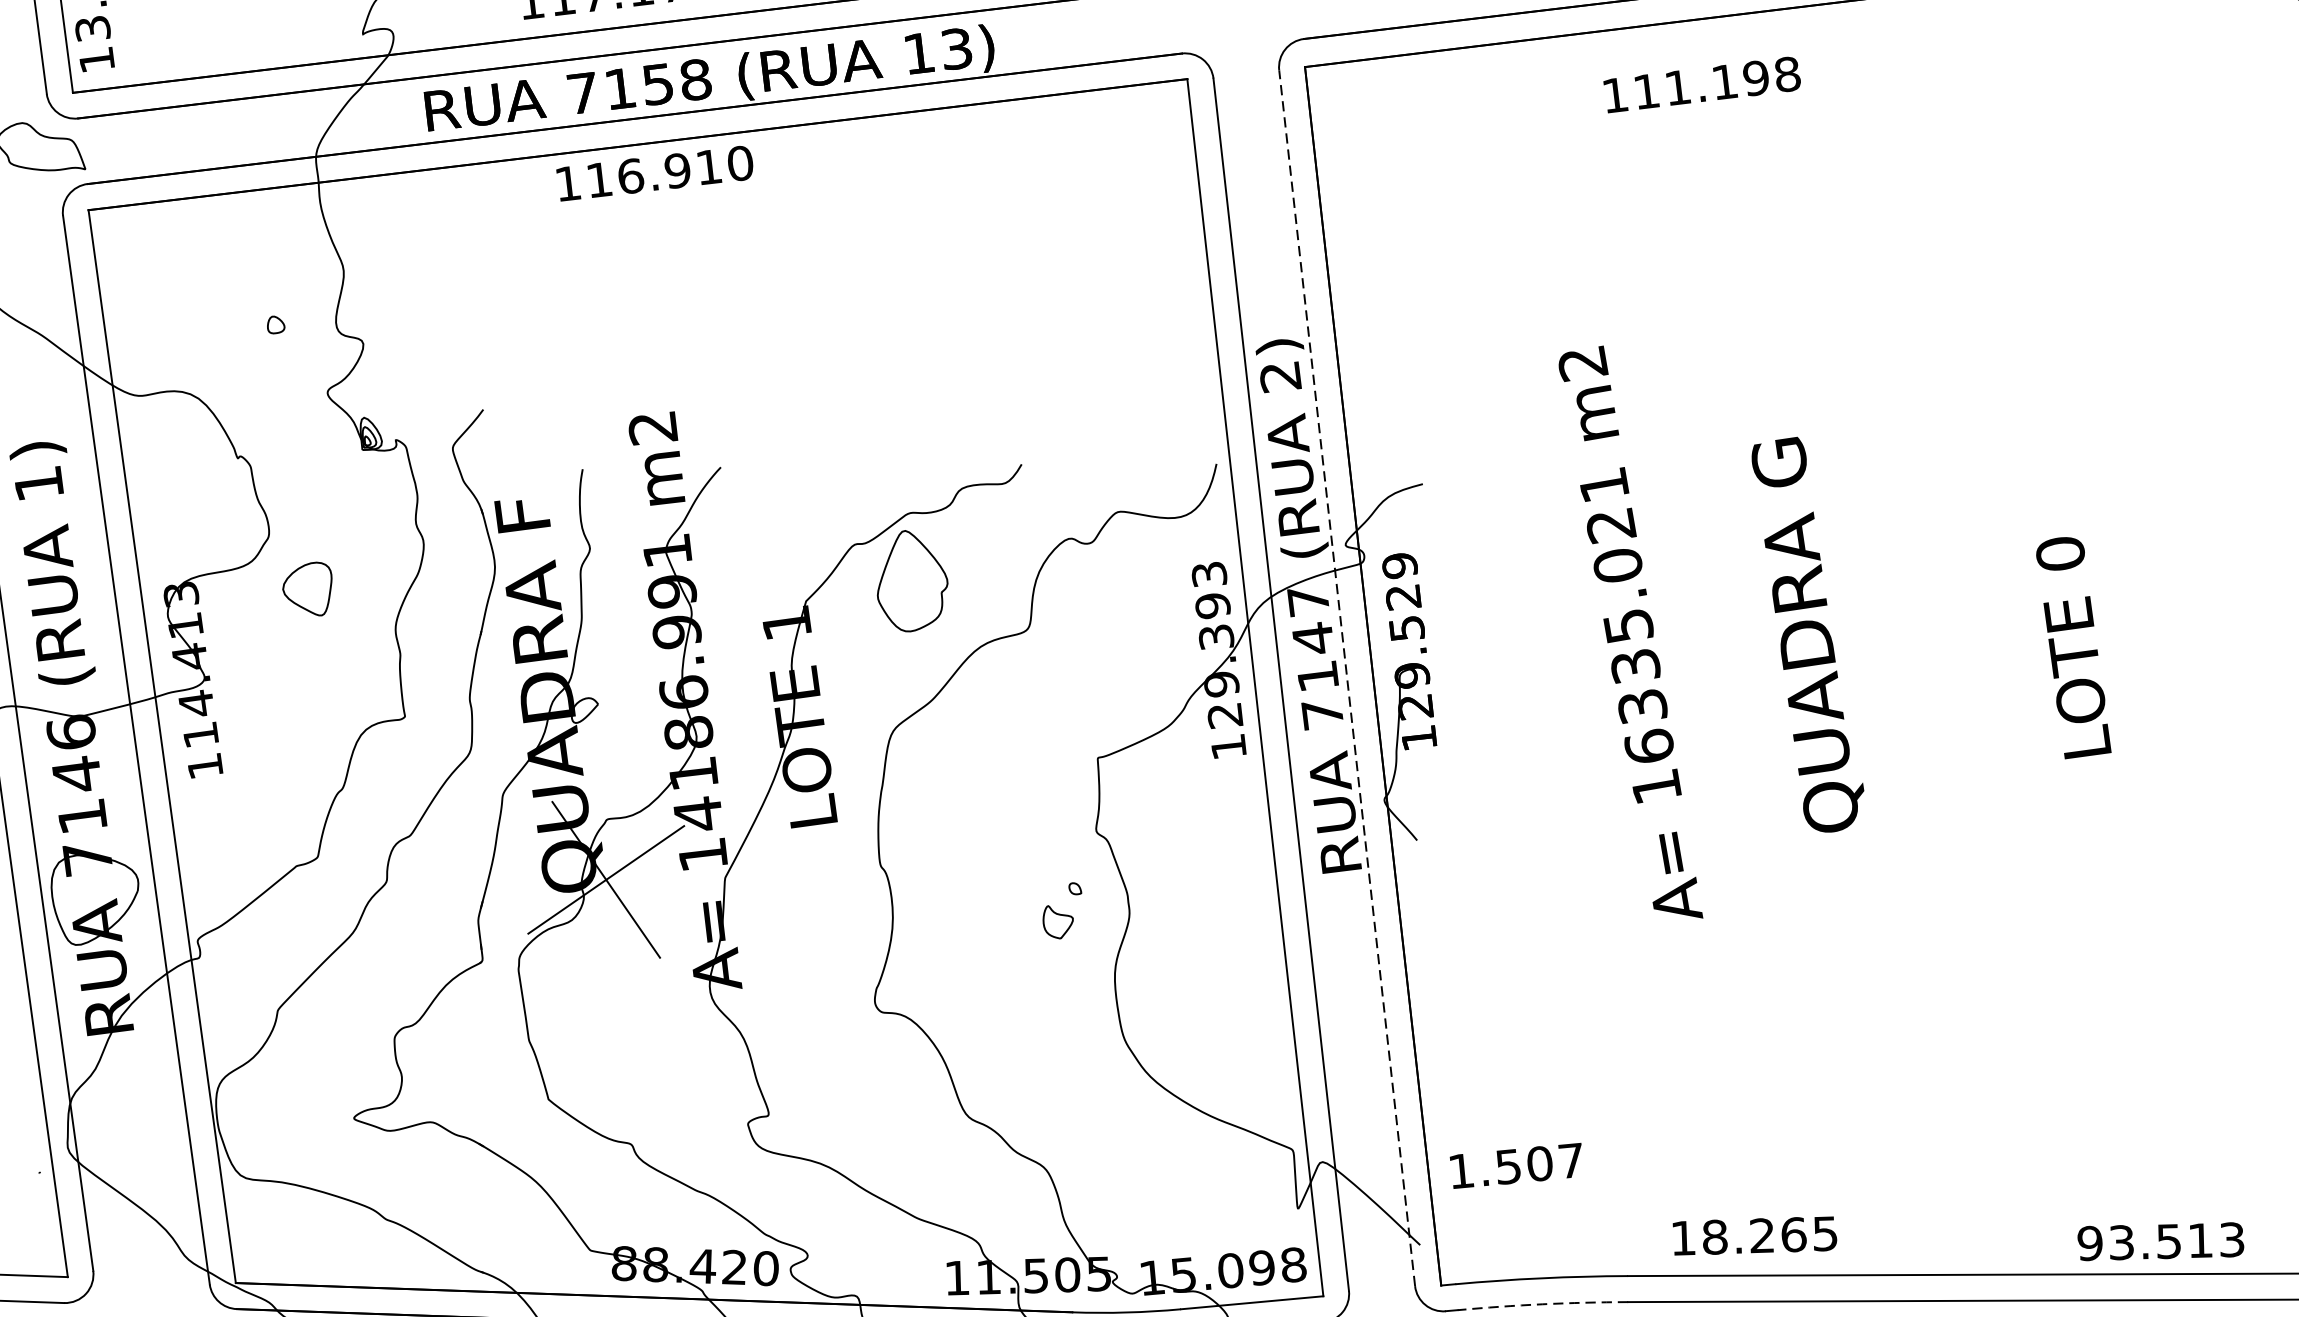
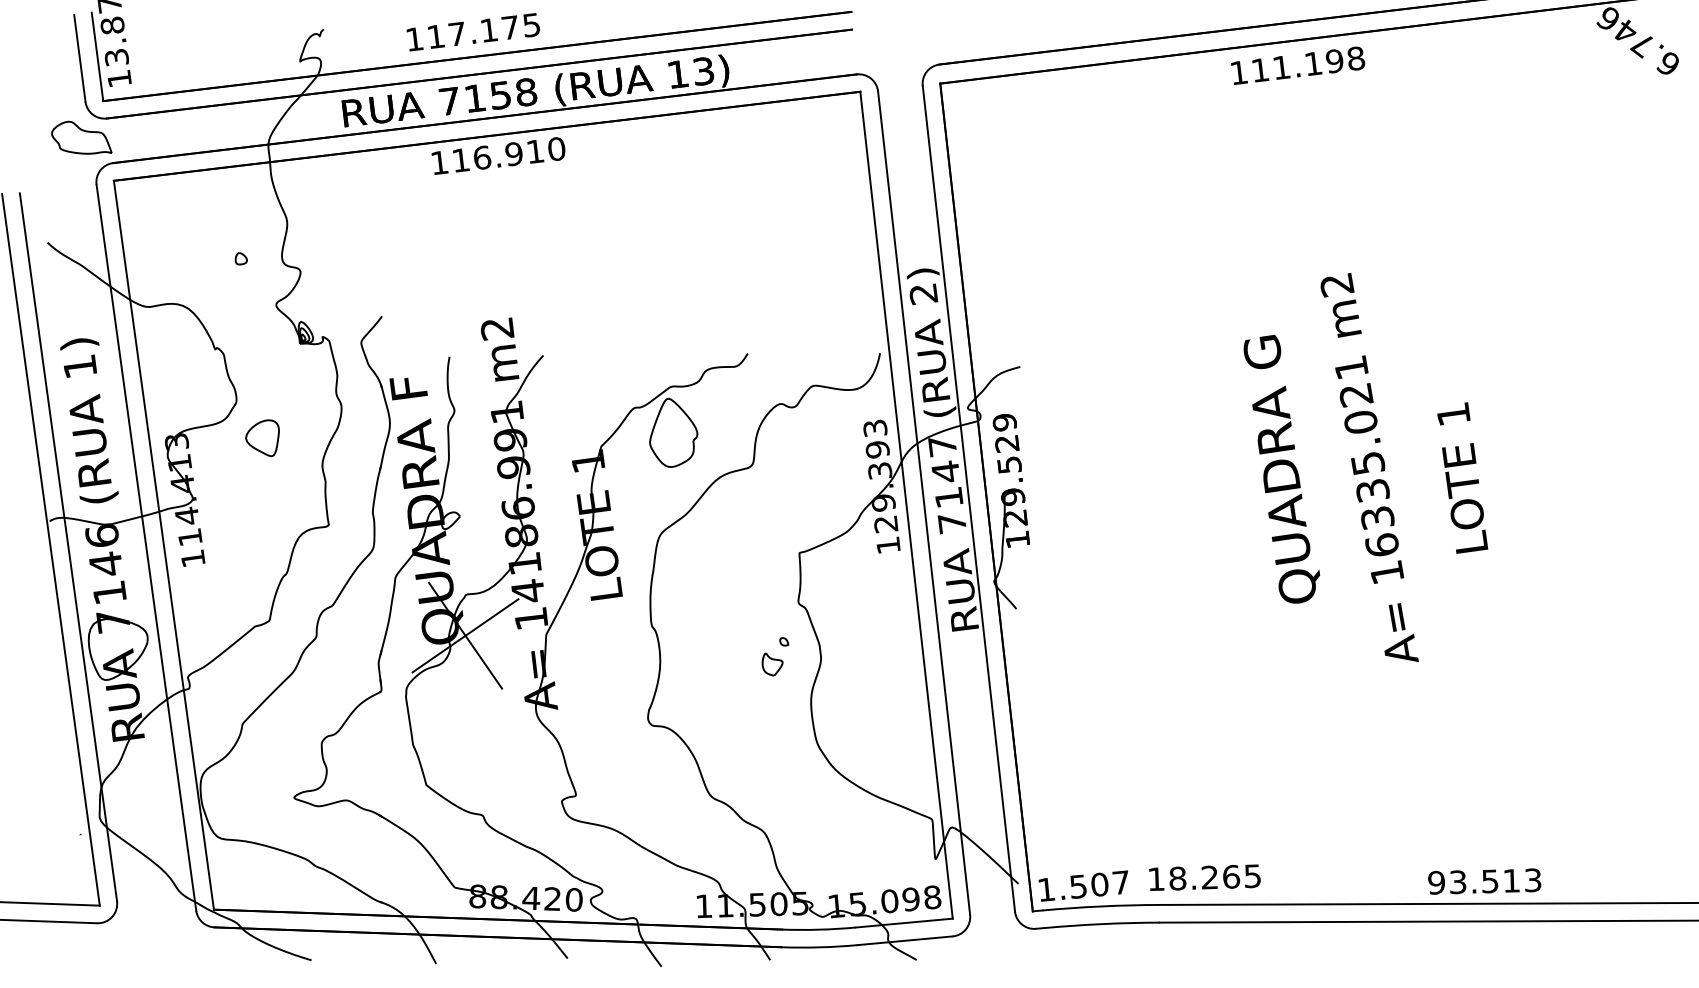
text: (1702, 84) -> (1298, 65), moved
text: (2060, 552) -> (1453, 413), 0 -> 1
text: (1630, 632) -> (1369, 467), moved
line: (1346, 677) -> (968, 498), dashed -> solid
text: (1515, 1165) -> (1083, 885), moved
text: (1754, 1235) -> (1204, 877), moved
text: (2160, 1241) -> (1484, 881), moved
arc: (1542, 1304) -> (1101, 924), dashed -> solid

